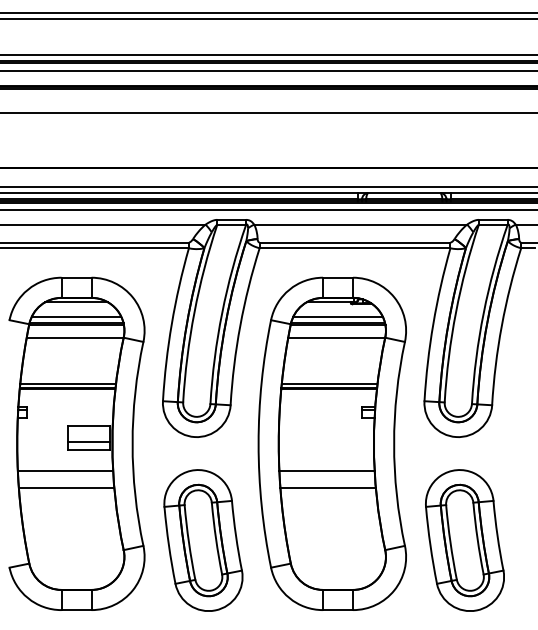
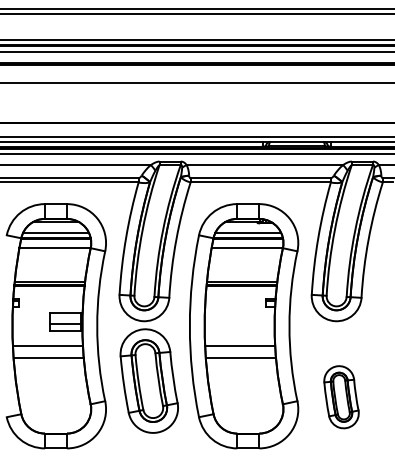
part: (203, 540) -> (149, 381), moved
part: (464, 540) -> (341, 397), size x0.6

